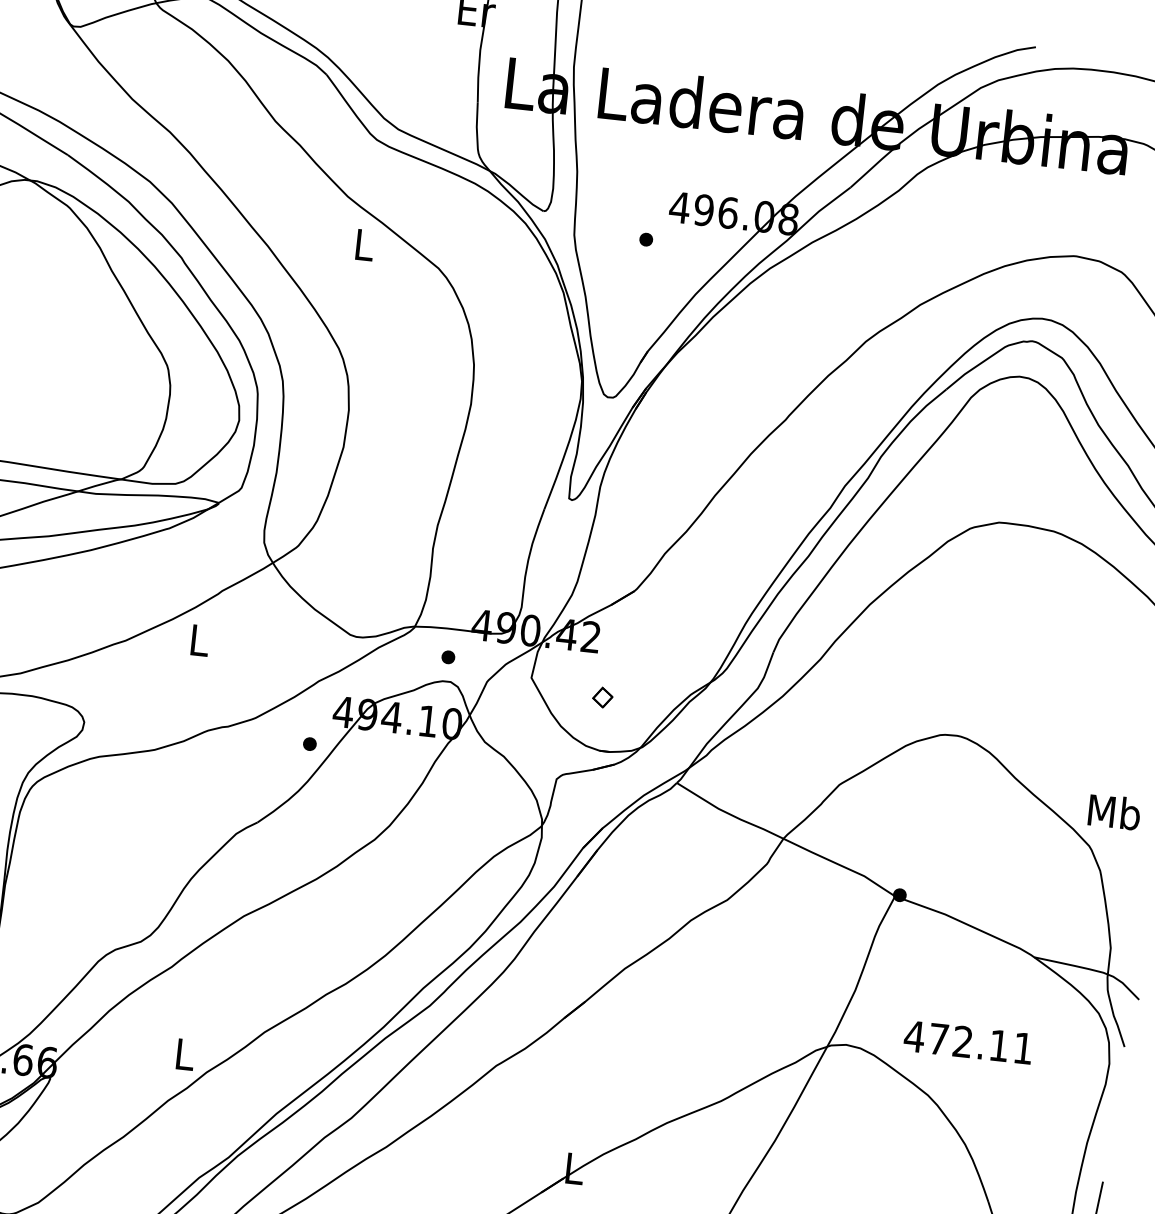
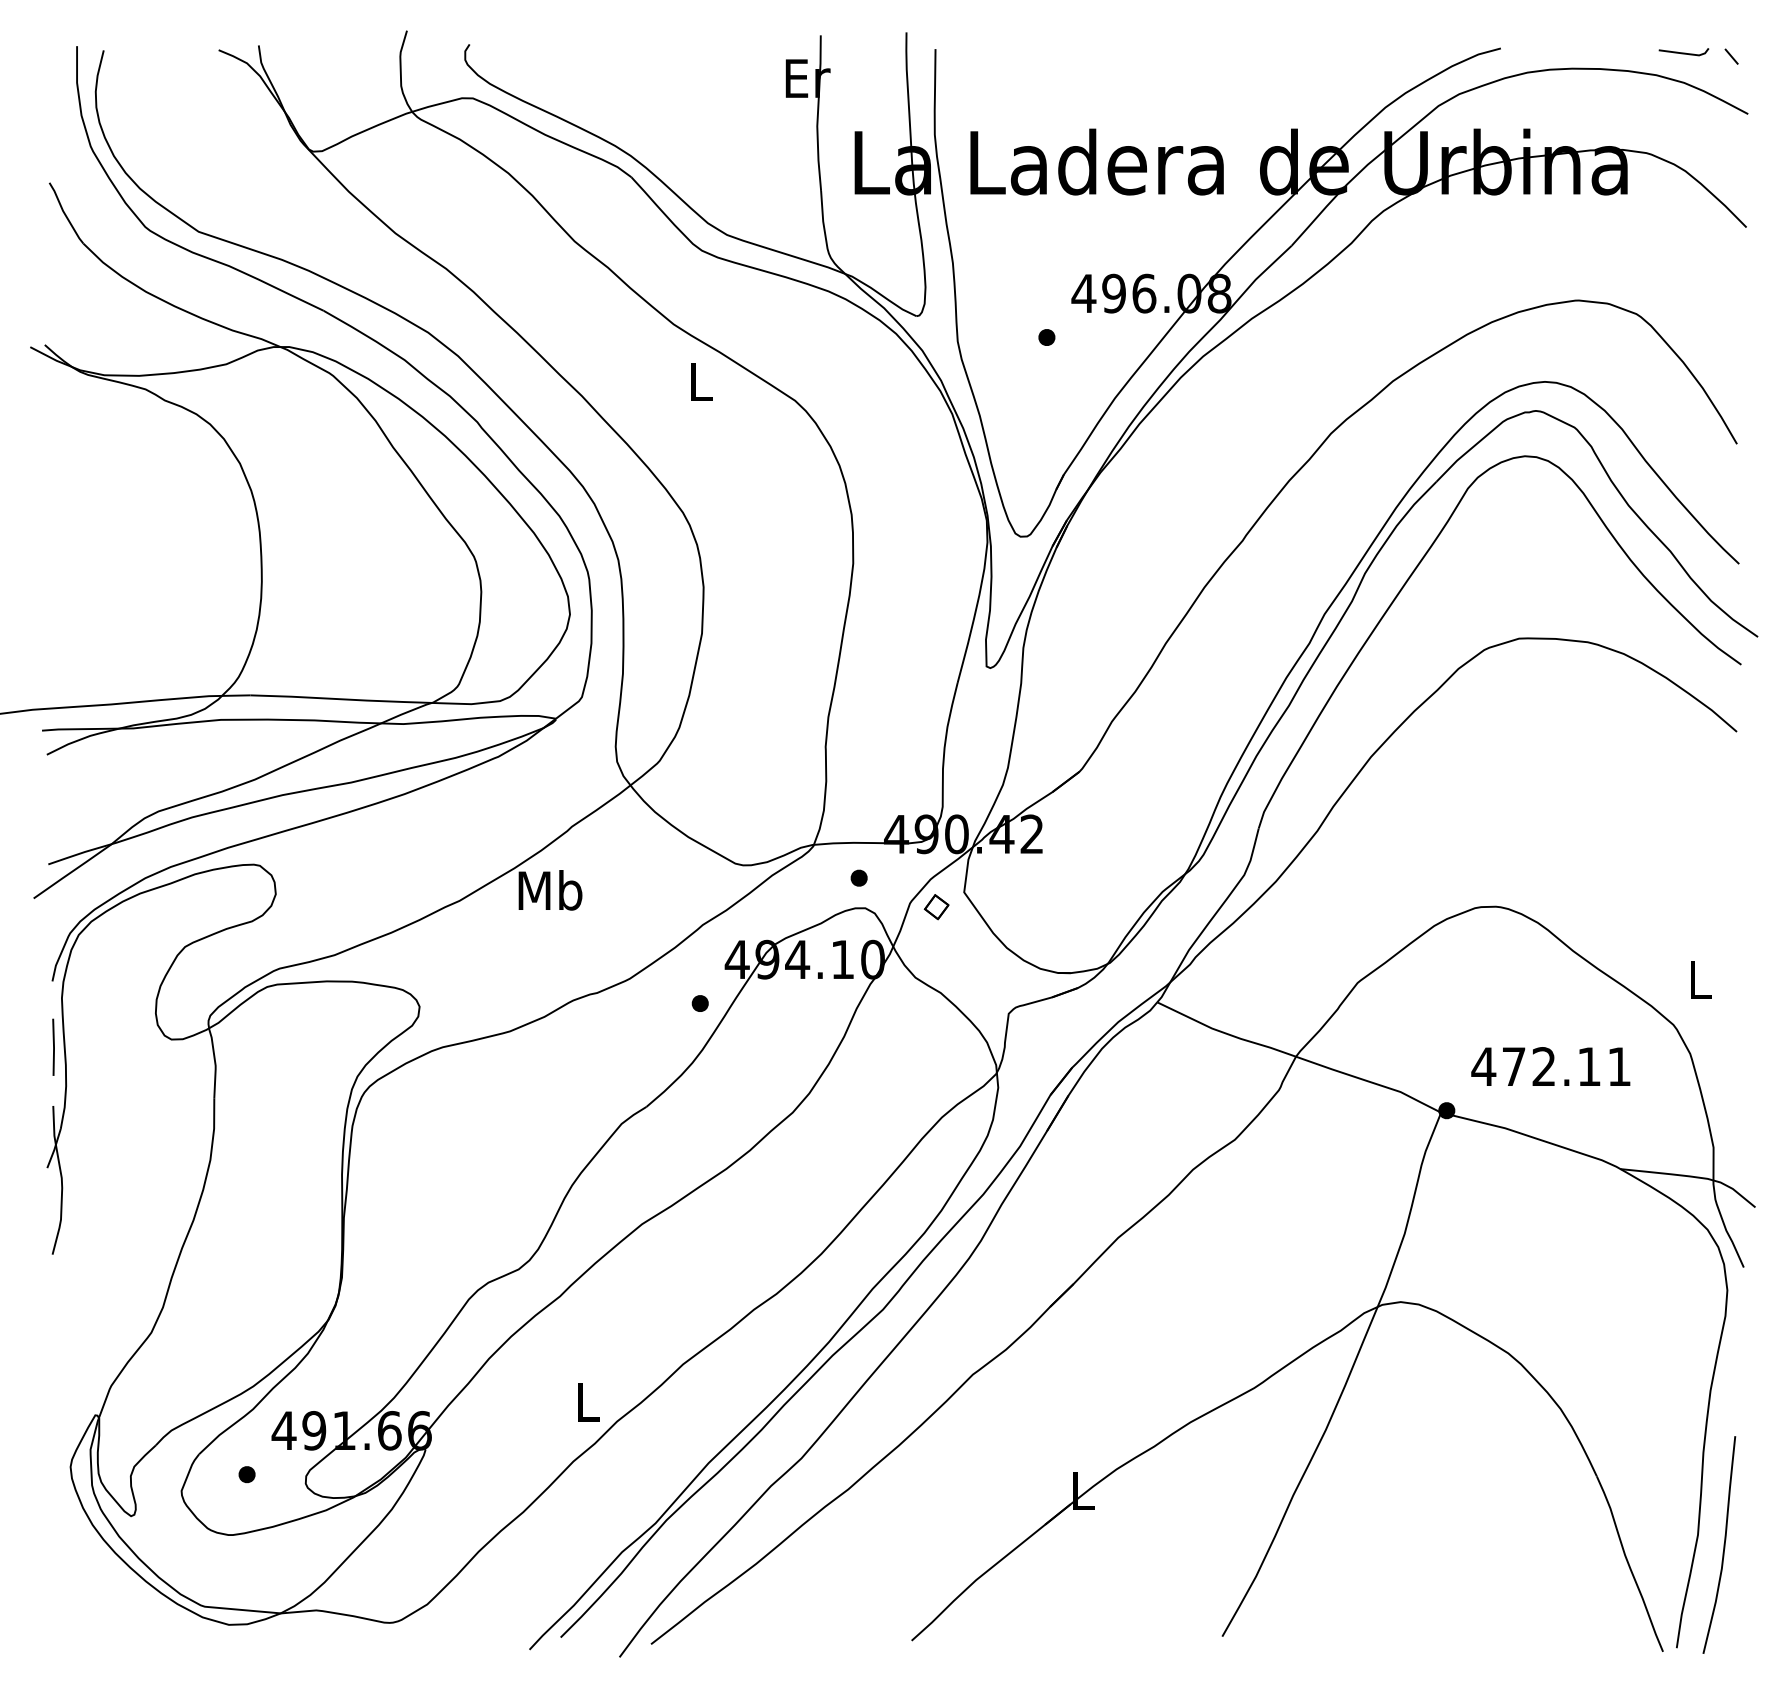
text: (199, 640) -> (550, 890), L -> Mb
part: (602, 697) -> (936, 907), moved
text: (1114, 811) -> (1699, 979), Mb -> L
text: (968, 1042) -> (1550, 1066), moved

